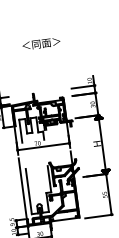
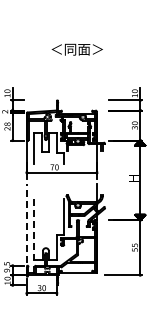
text: (40, 43) -> (76, 49), moved
line: (22, 191) -> (26, 228), solid -> dashed
line: (28, 191) -> (34, 229), solid -> dashed

